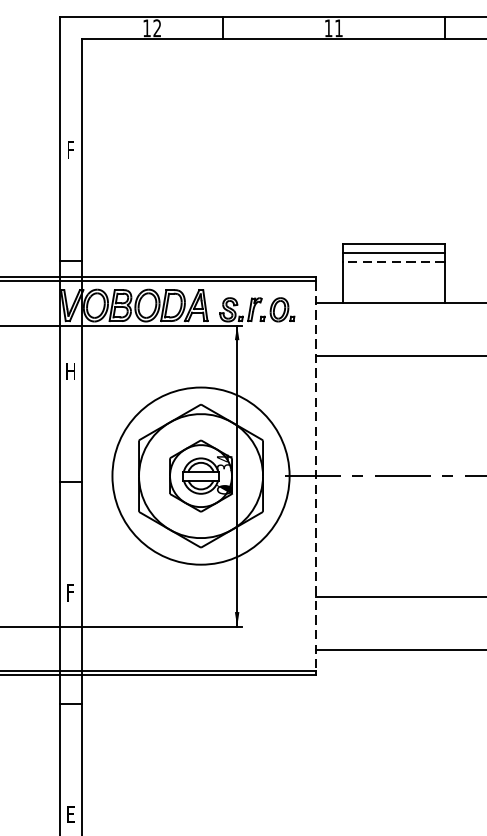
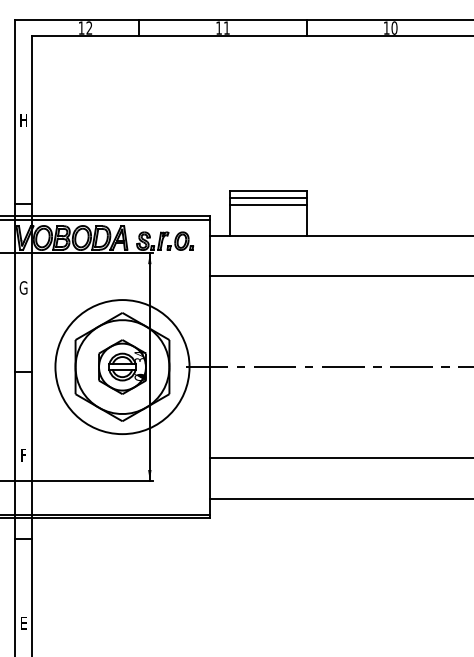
text: (70, 150) -> (23, 120), F -> H
line: (393, 261) -> (268, 204), dashed -> solid
text: (70, 370) -> (23, 287), H -> G
line: (315, 476) -> (209, 367), dashed -> solid

